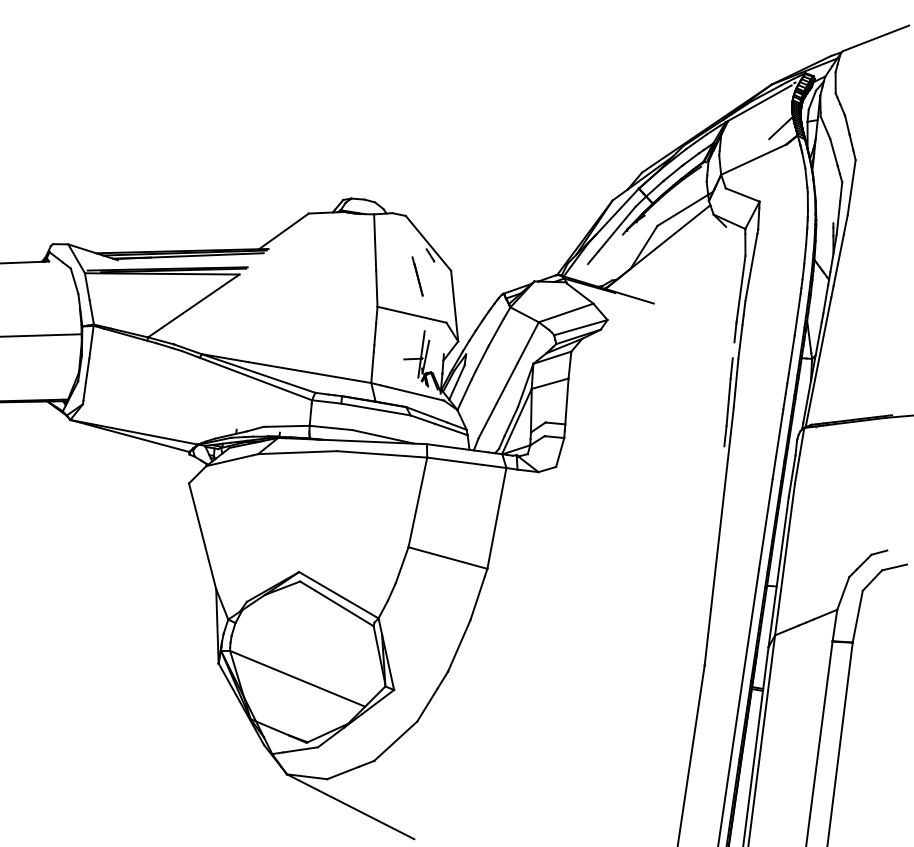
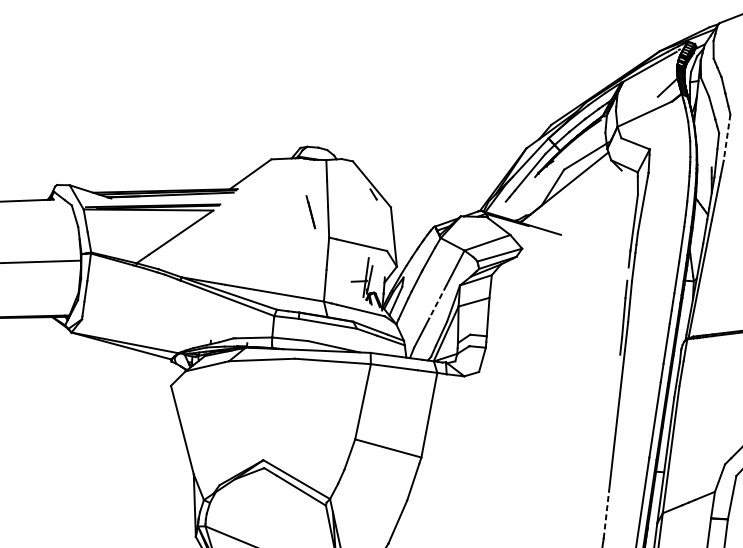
line: (851, 187) -> (726, 137), solid -> dashed
line: (417, 276) -> (310, 212), moved
line: (506, 383) -> (437, 301), solid -> dashed
line: (707, 636) -> (606, 514), solid -> dashed

